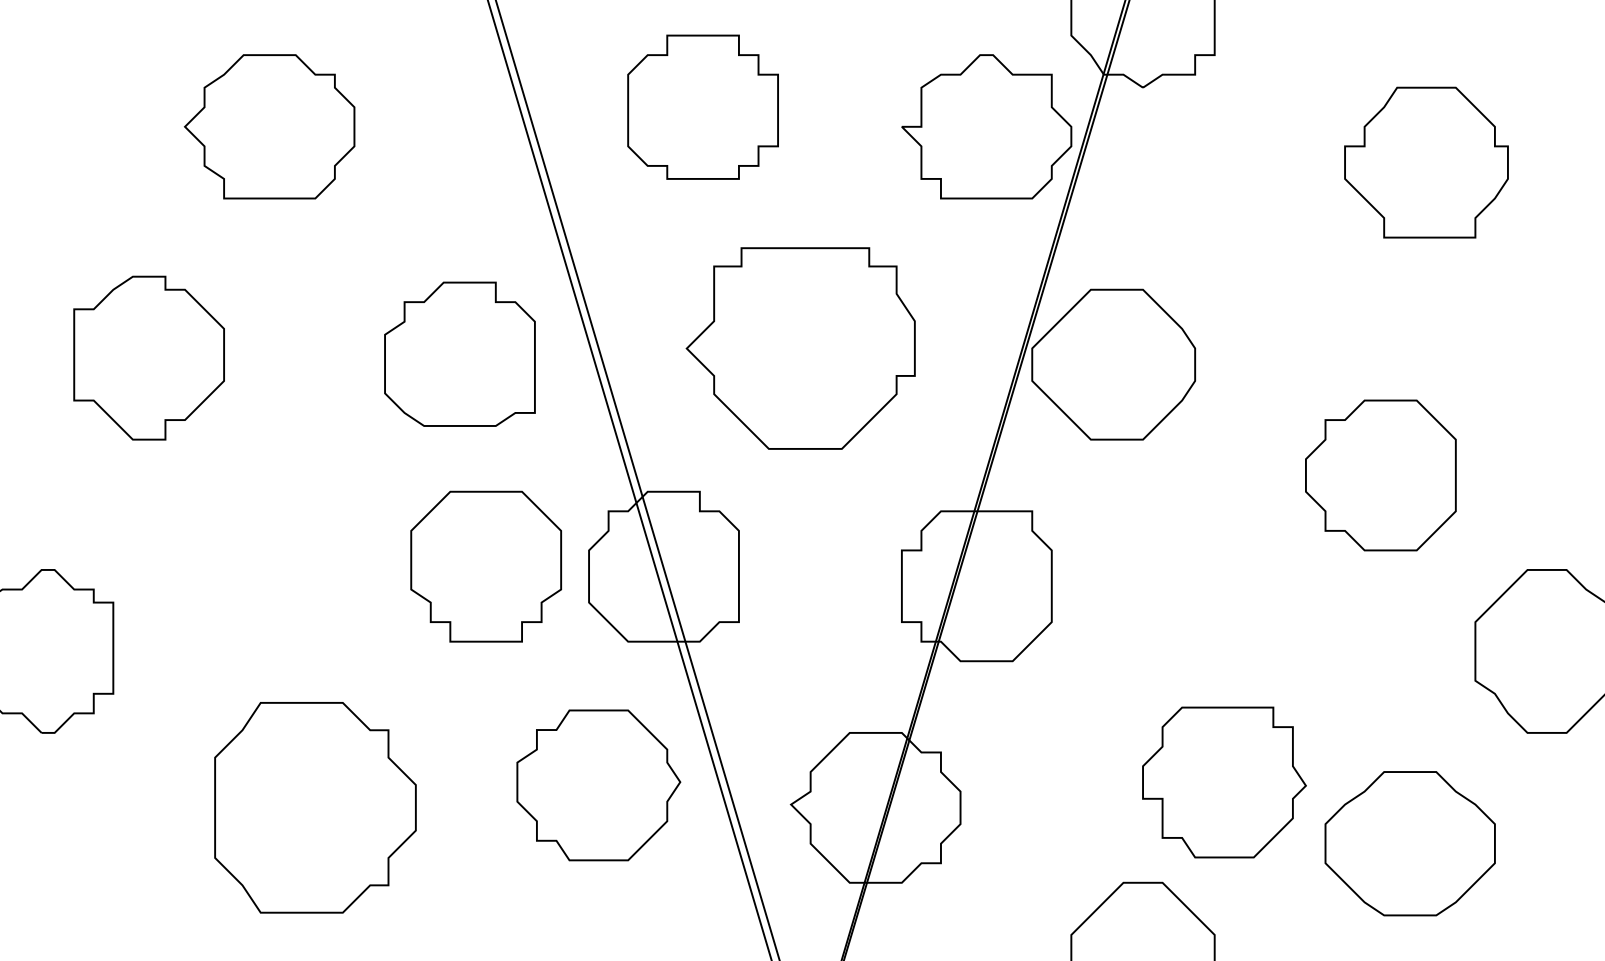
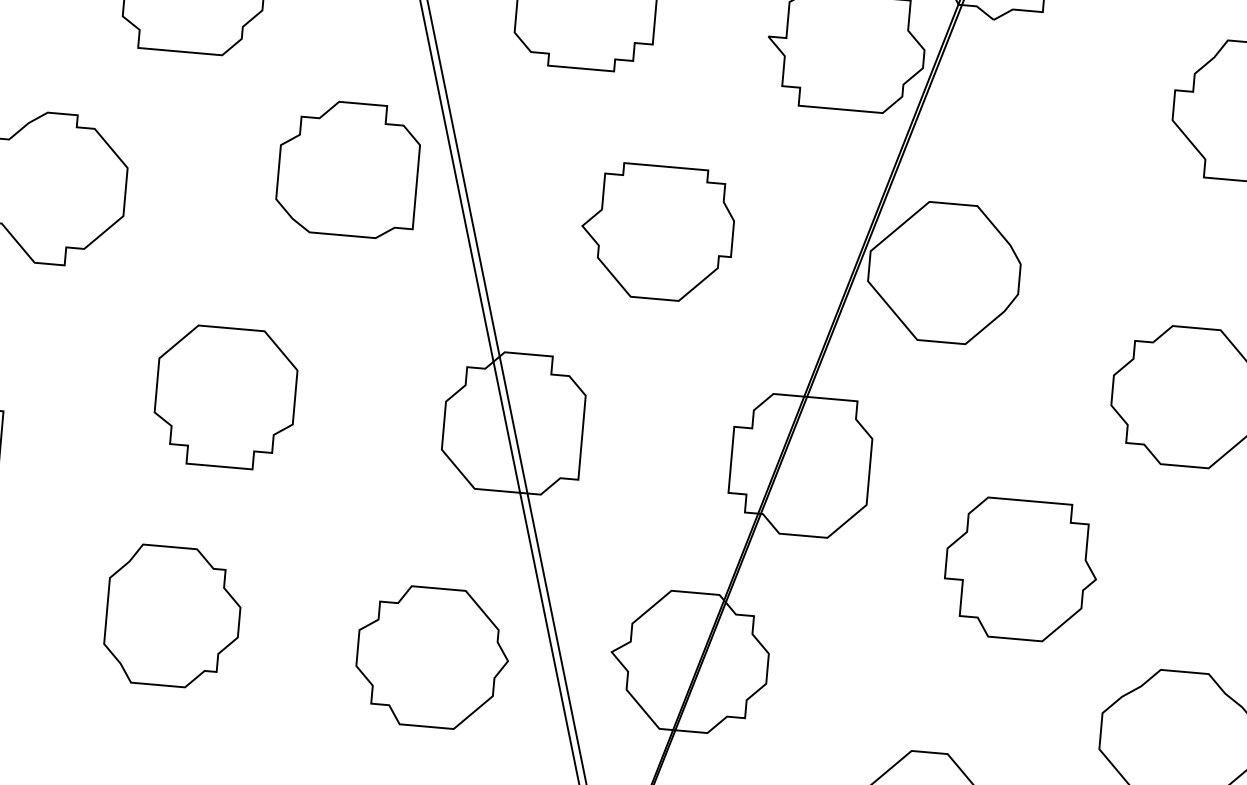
part: (800, 347) -> (657, 231), size x0.71
part: (459, 353) -> (348, 168), moved
part: (485, 566) -> (224, 397), moved
part: (1224, 782) -> (1021, 569), moved
part: (598, 785) -> (432, 657), moved
part: (314, 807) -> (172, 616), size x0.71

